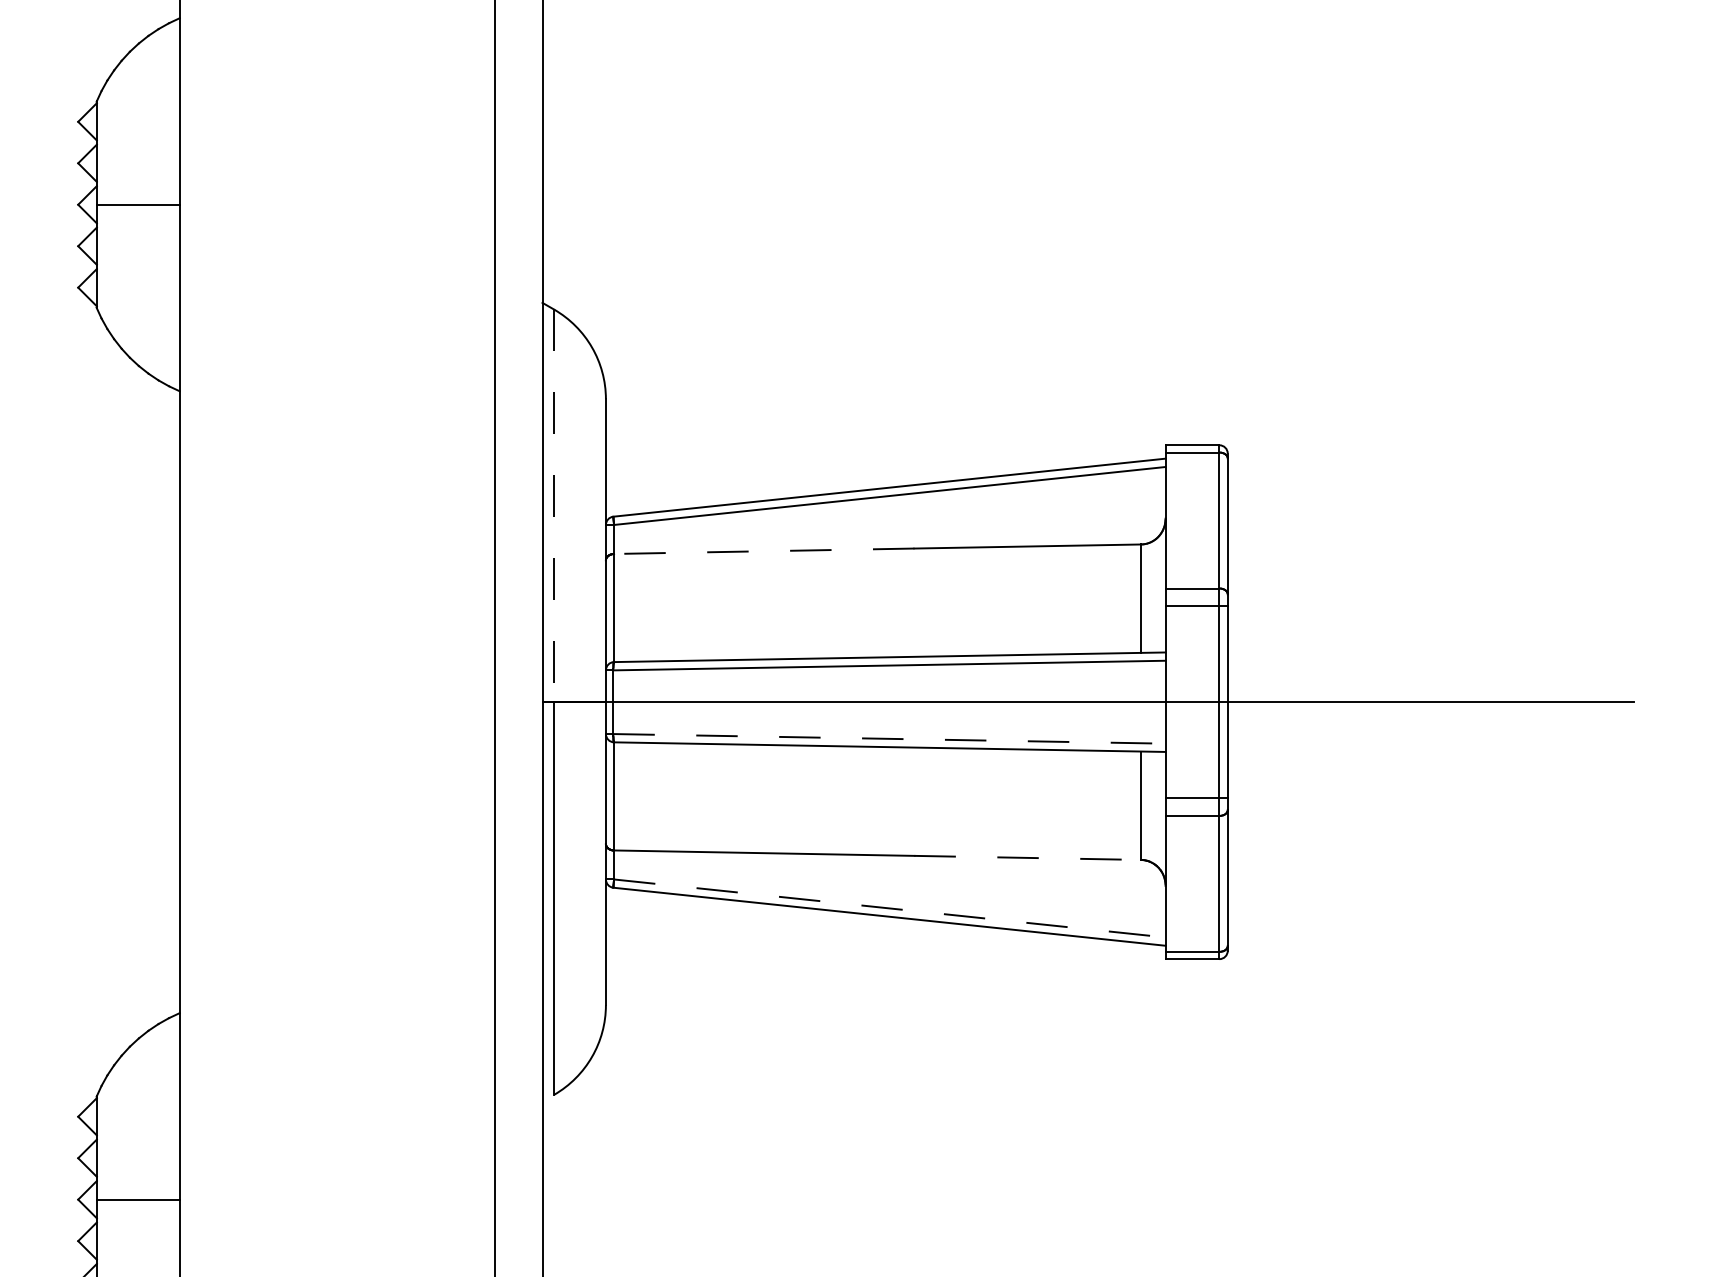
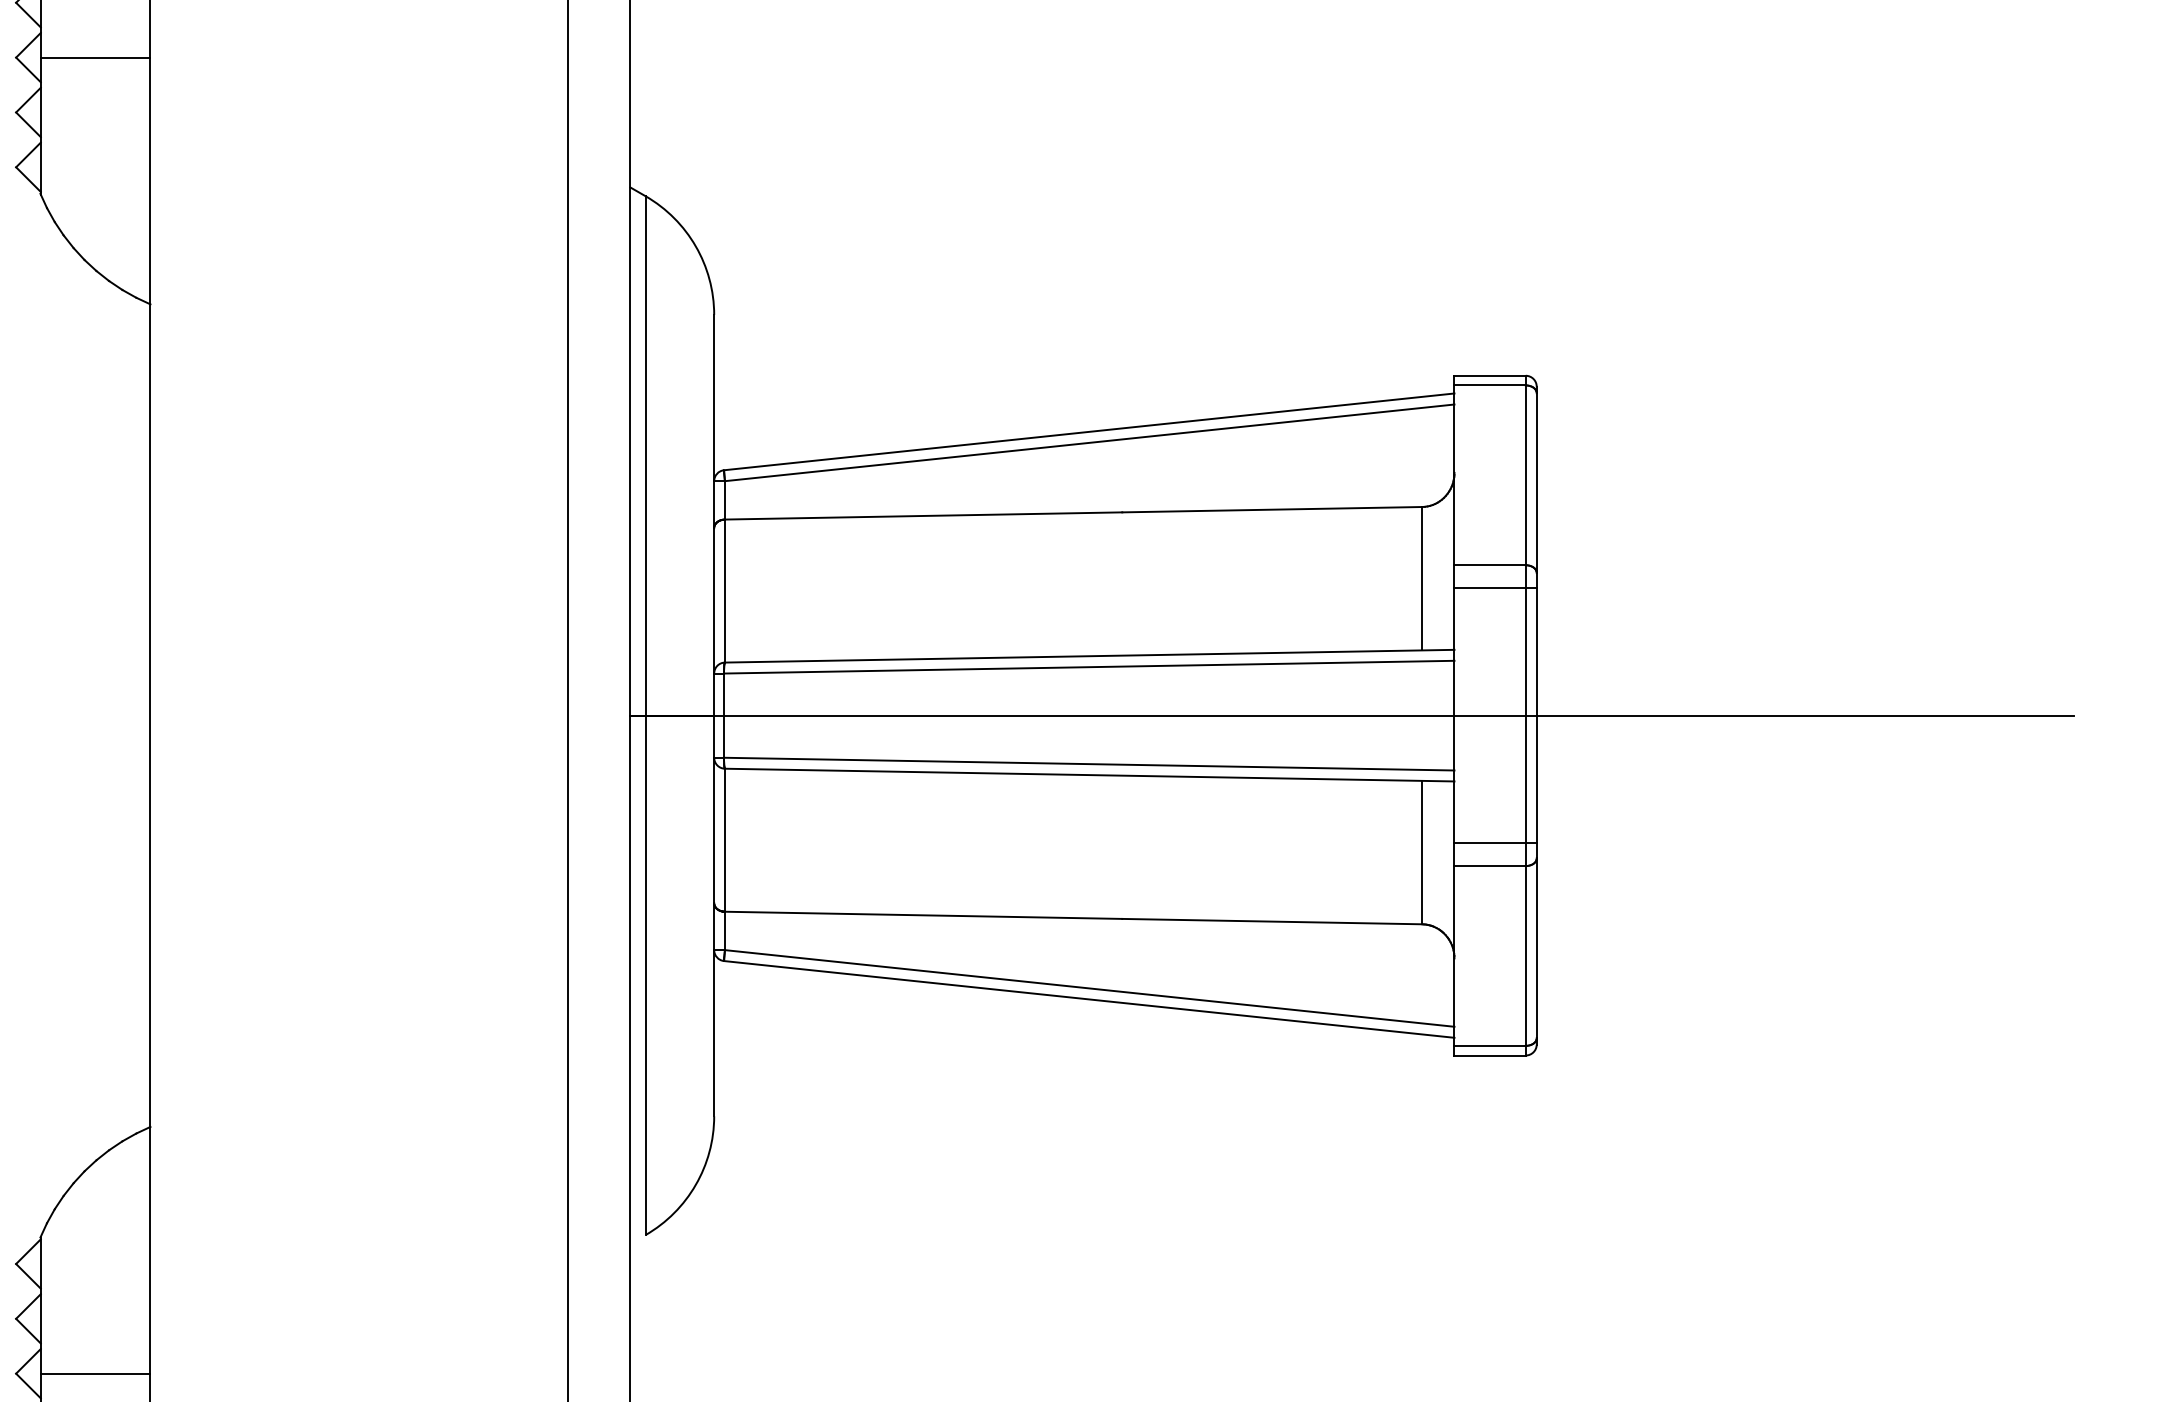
line: (554, 506) -> (646, 456), dashed -> solid
line: (763, 551) -> (922, 516), dashed -> solid
line: (889, 738) -> (1089, 763), dashed -> solid
line: (1028, 857) -> (1273, 921), dashed -> solid
line: (890, 908) -> (1090, 988), dashed -> solid

